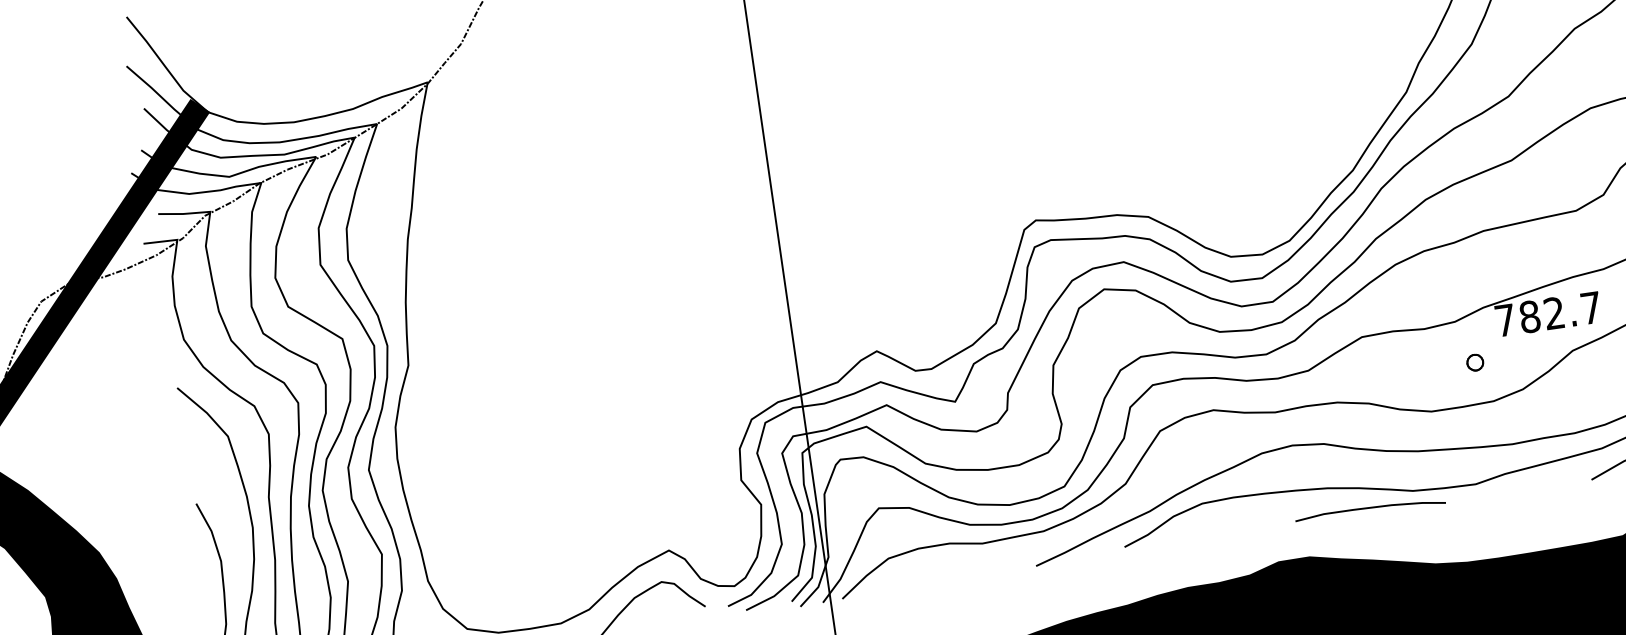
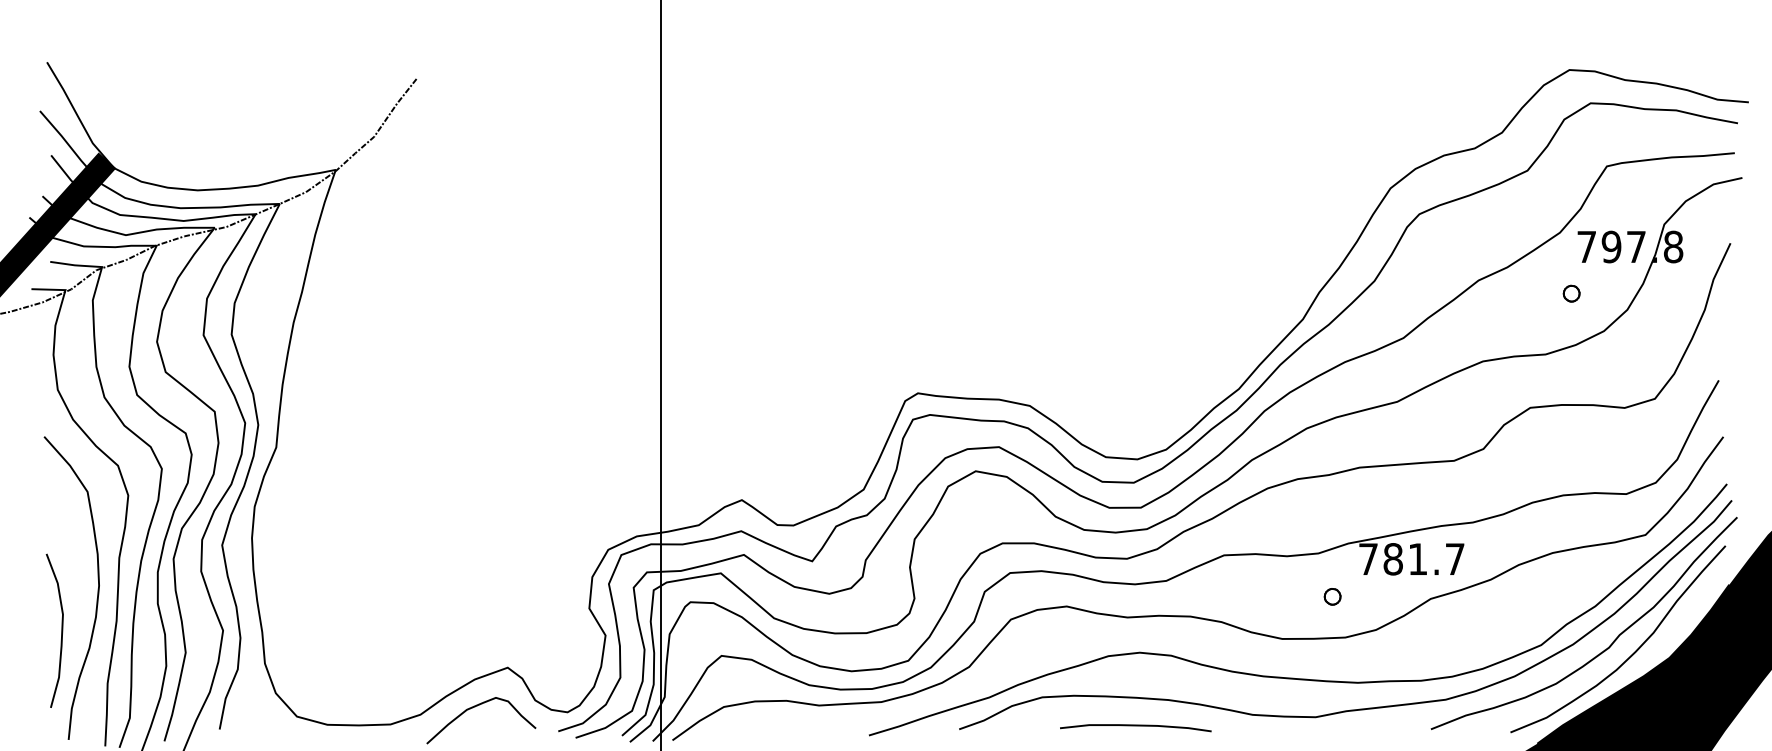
text: (1553, 312) -> (1417, 558), 782.7 -> 781.7
curve: (1369, 508) -> (1135, 726), moved

